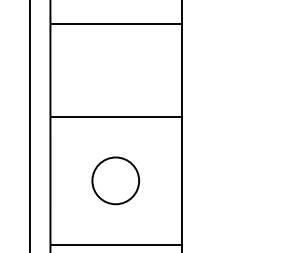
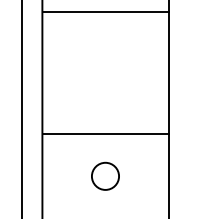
line: (115, 23) -> (105, 11), moved
line: (115, 117) -> (105, 134), moved
circle: (115, 180) -> (105, 175), size x0.6

